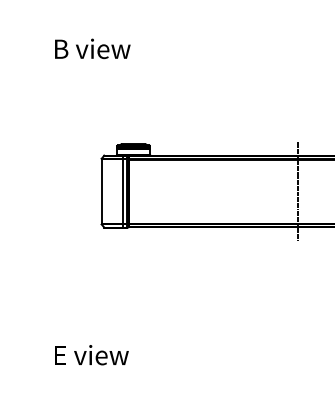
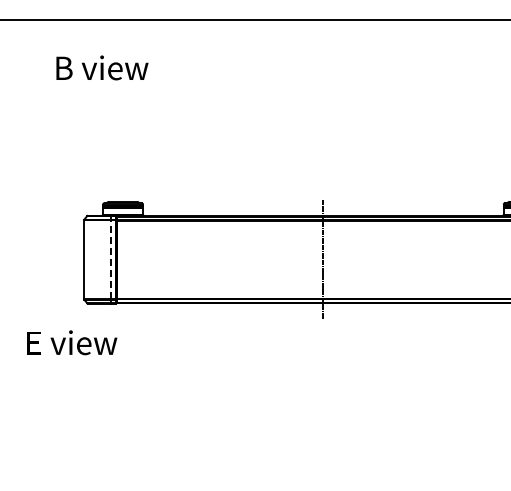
text: (92, 48) -> (102, 67), moved
line: (123, 191) -> (110, 259), solid -> dashed
text: (92, 354) -> (72, 342), moved

